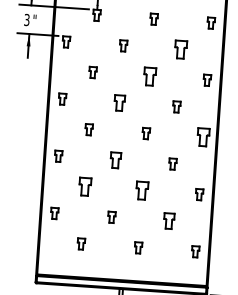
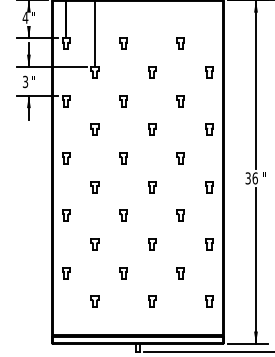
part: (180, 50) -> (180, 101), size x0.62
part: (150, 76) -> (152, 129), size x0.62
part: (119, 103) -> (123, 158), size x0.71
part: (203, 137) -> (209, 187), size x0.62
part: (115, 159) -> (123, 215), size x0.71
part: (84, 186) -> (94, 244), size x0.62
part: (142, 190) -> (152, 244), size x0.62
part: (168, 221) -> (180, 273), size x0.71

